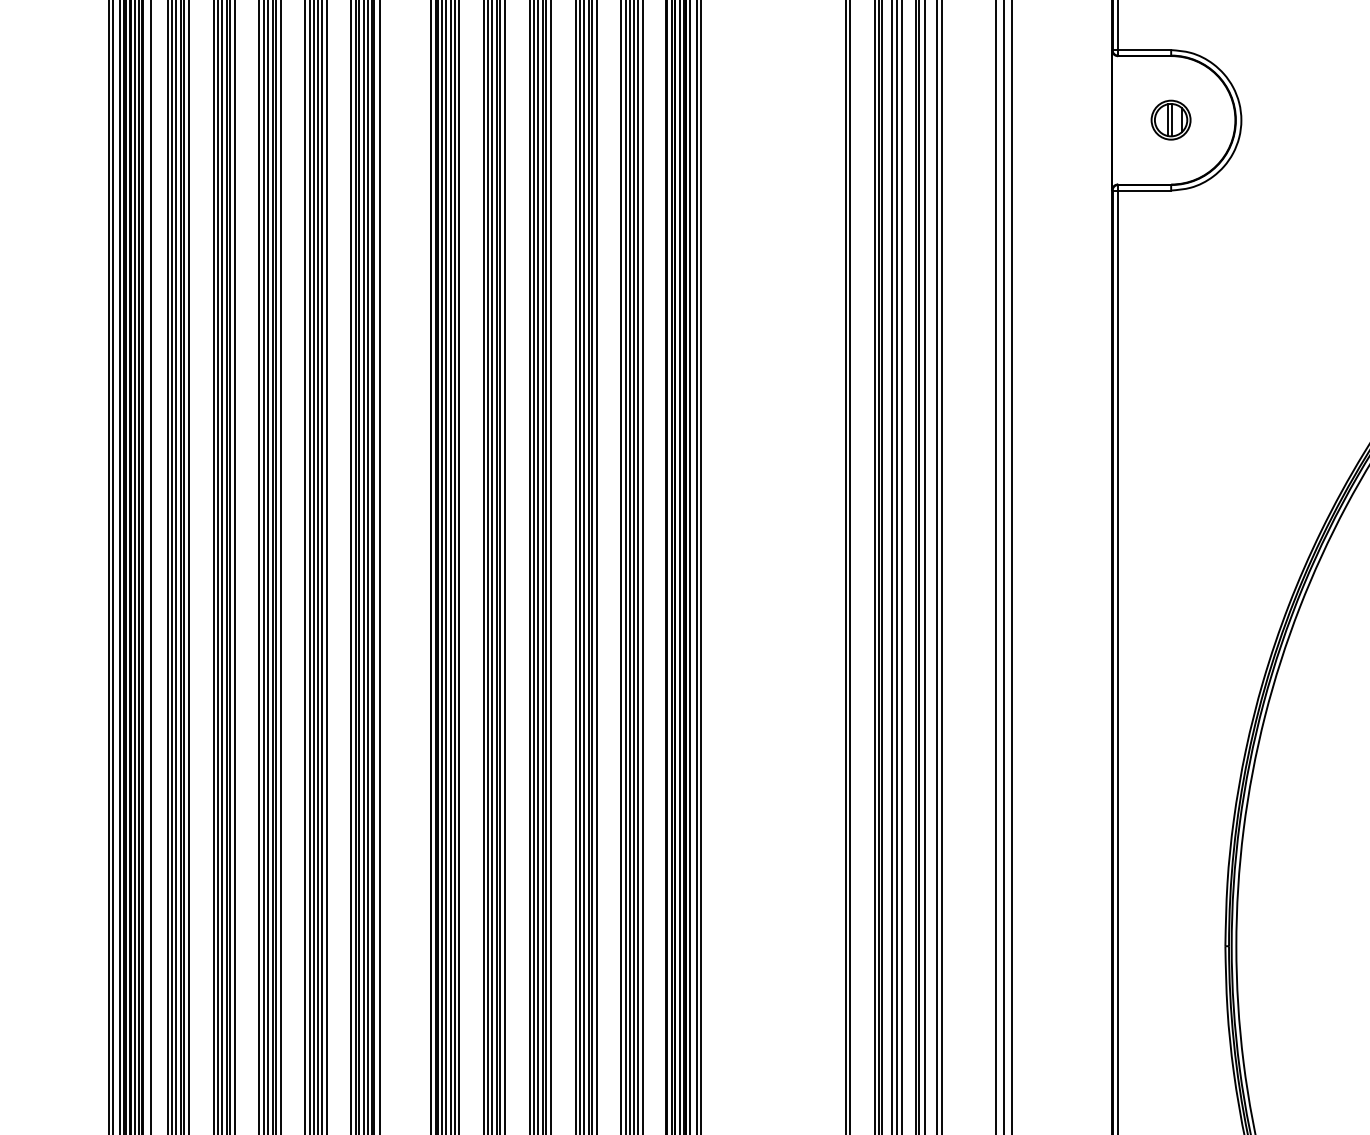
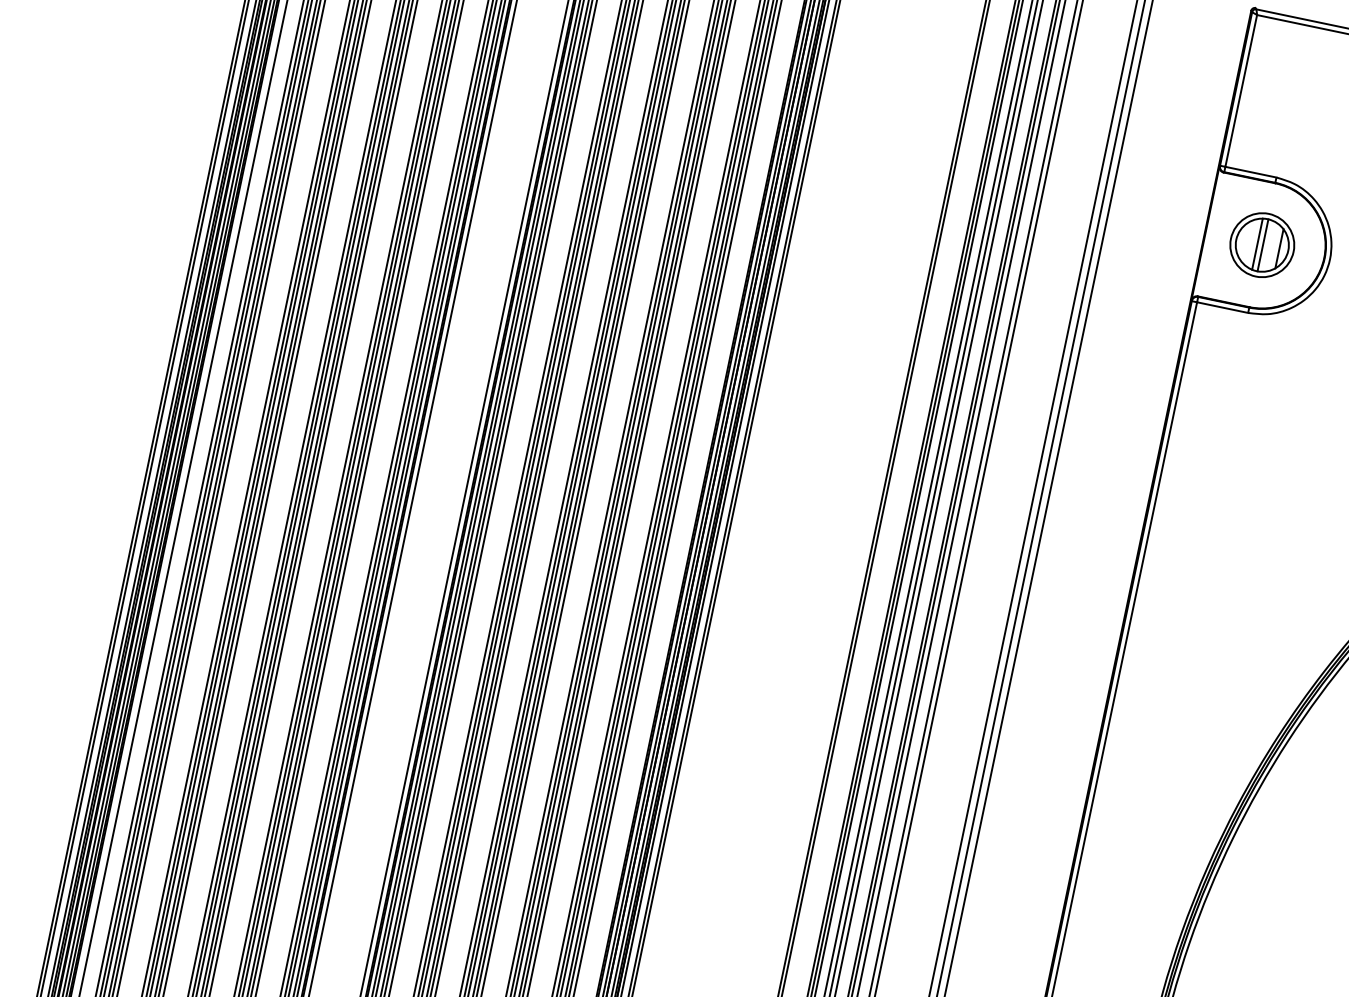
part: (1170, 119) -> (1261, 244), size x1.67

